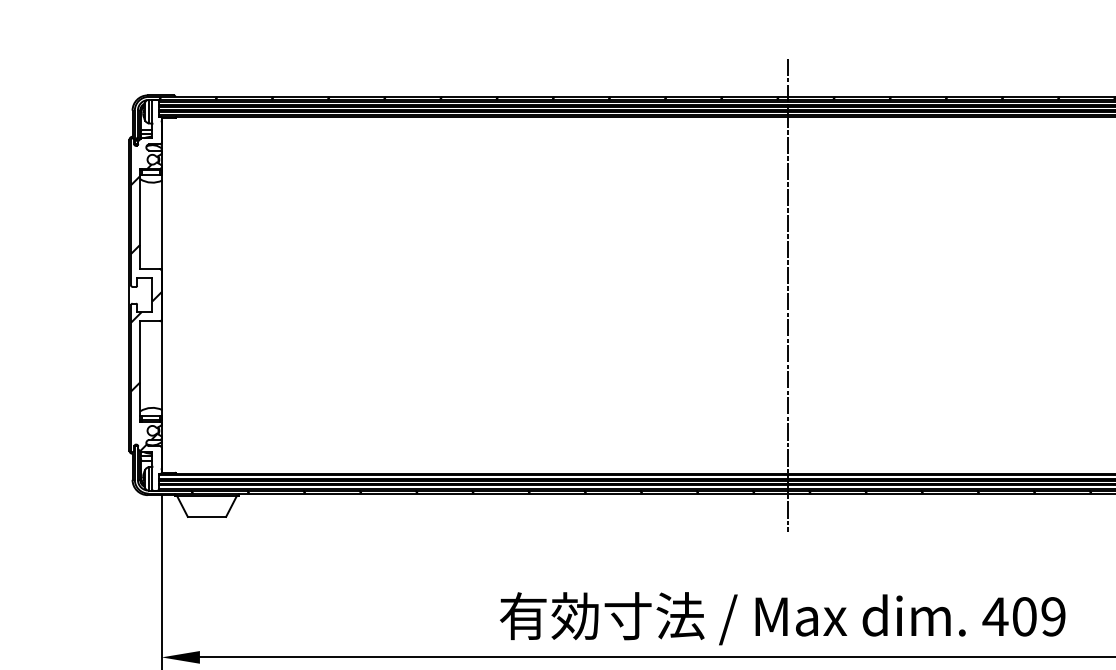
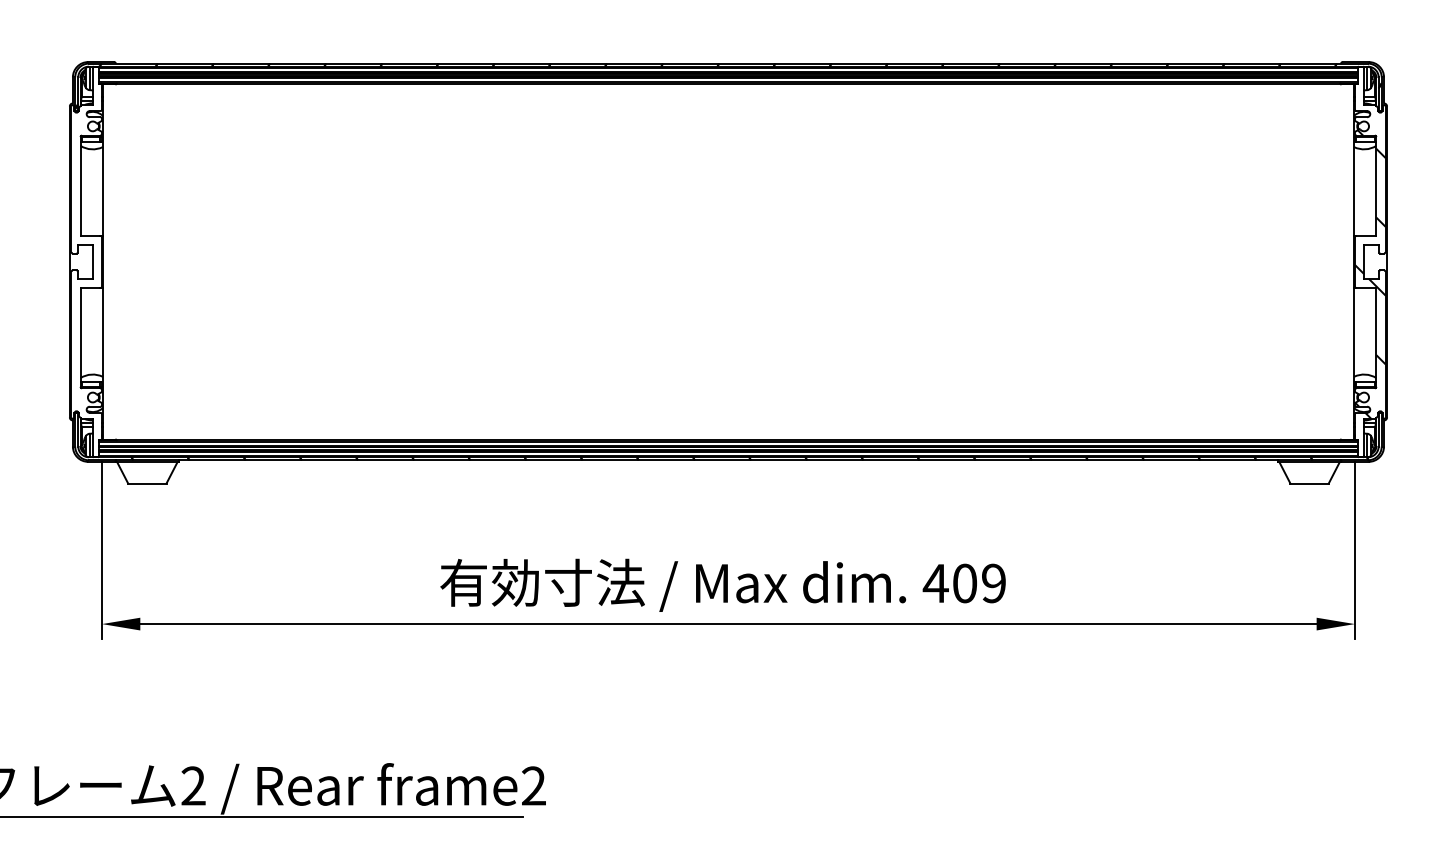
line: (788, 294) -> (728, 261), removed
hatch: (146, 304) -> (86, 271), removed

